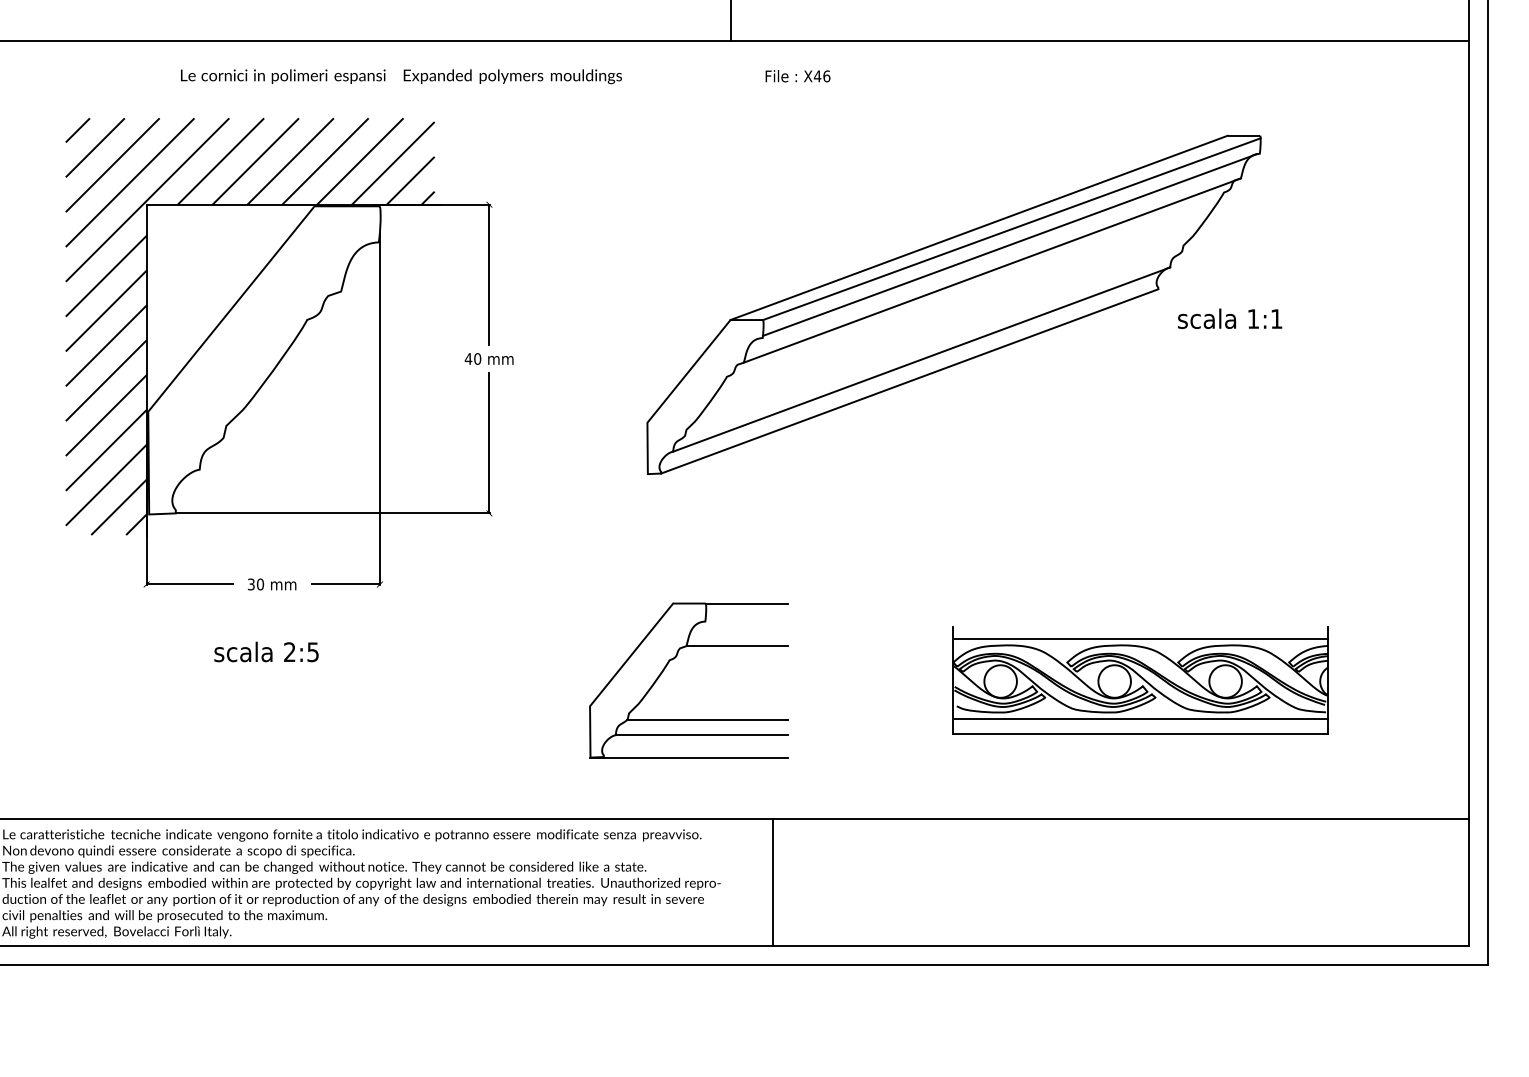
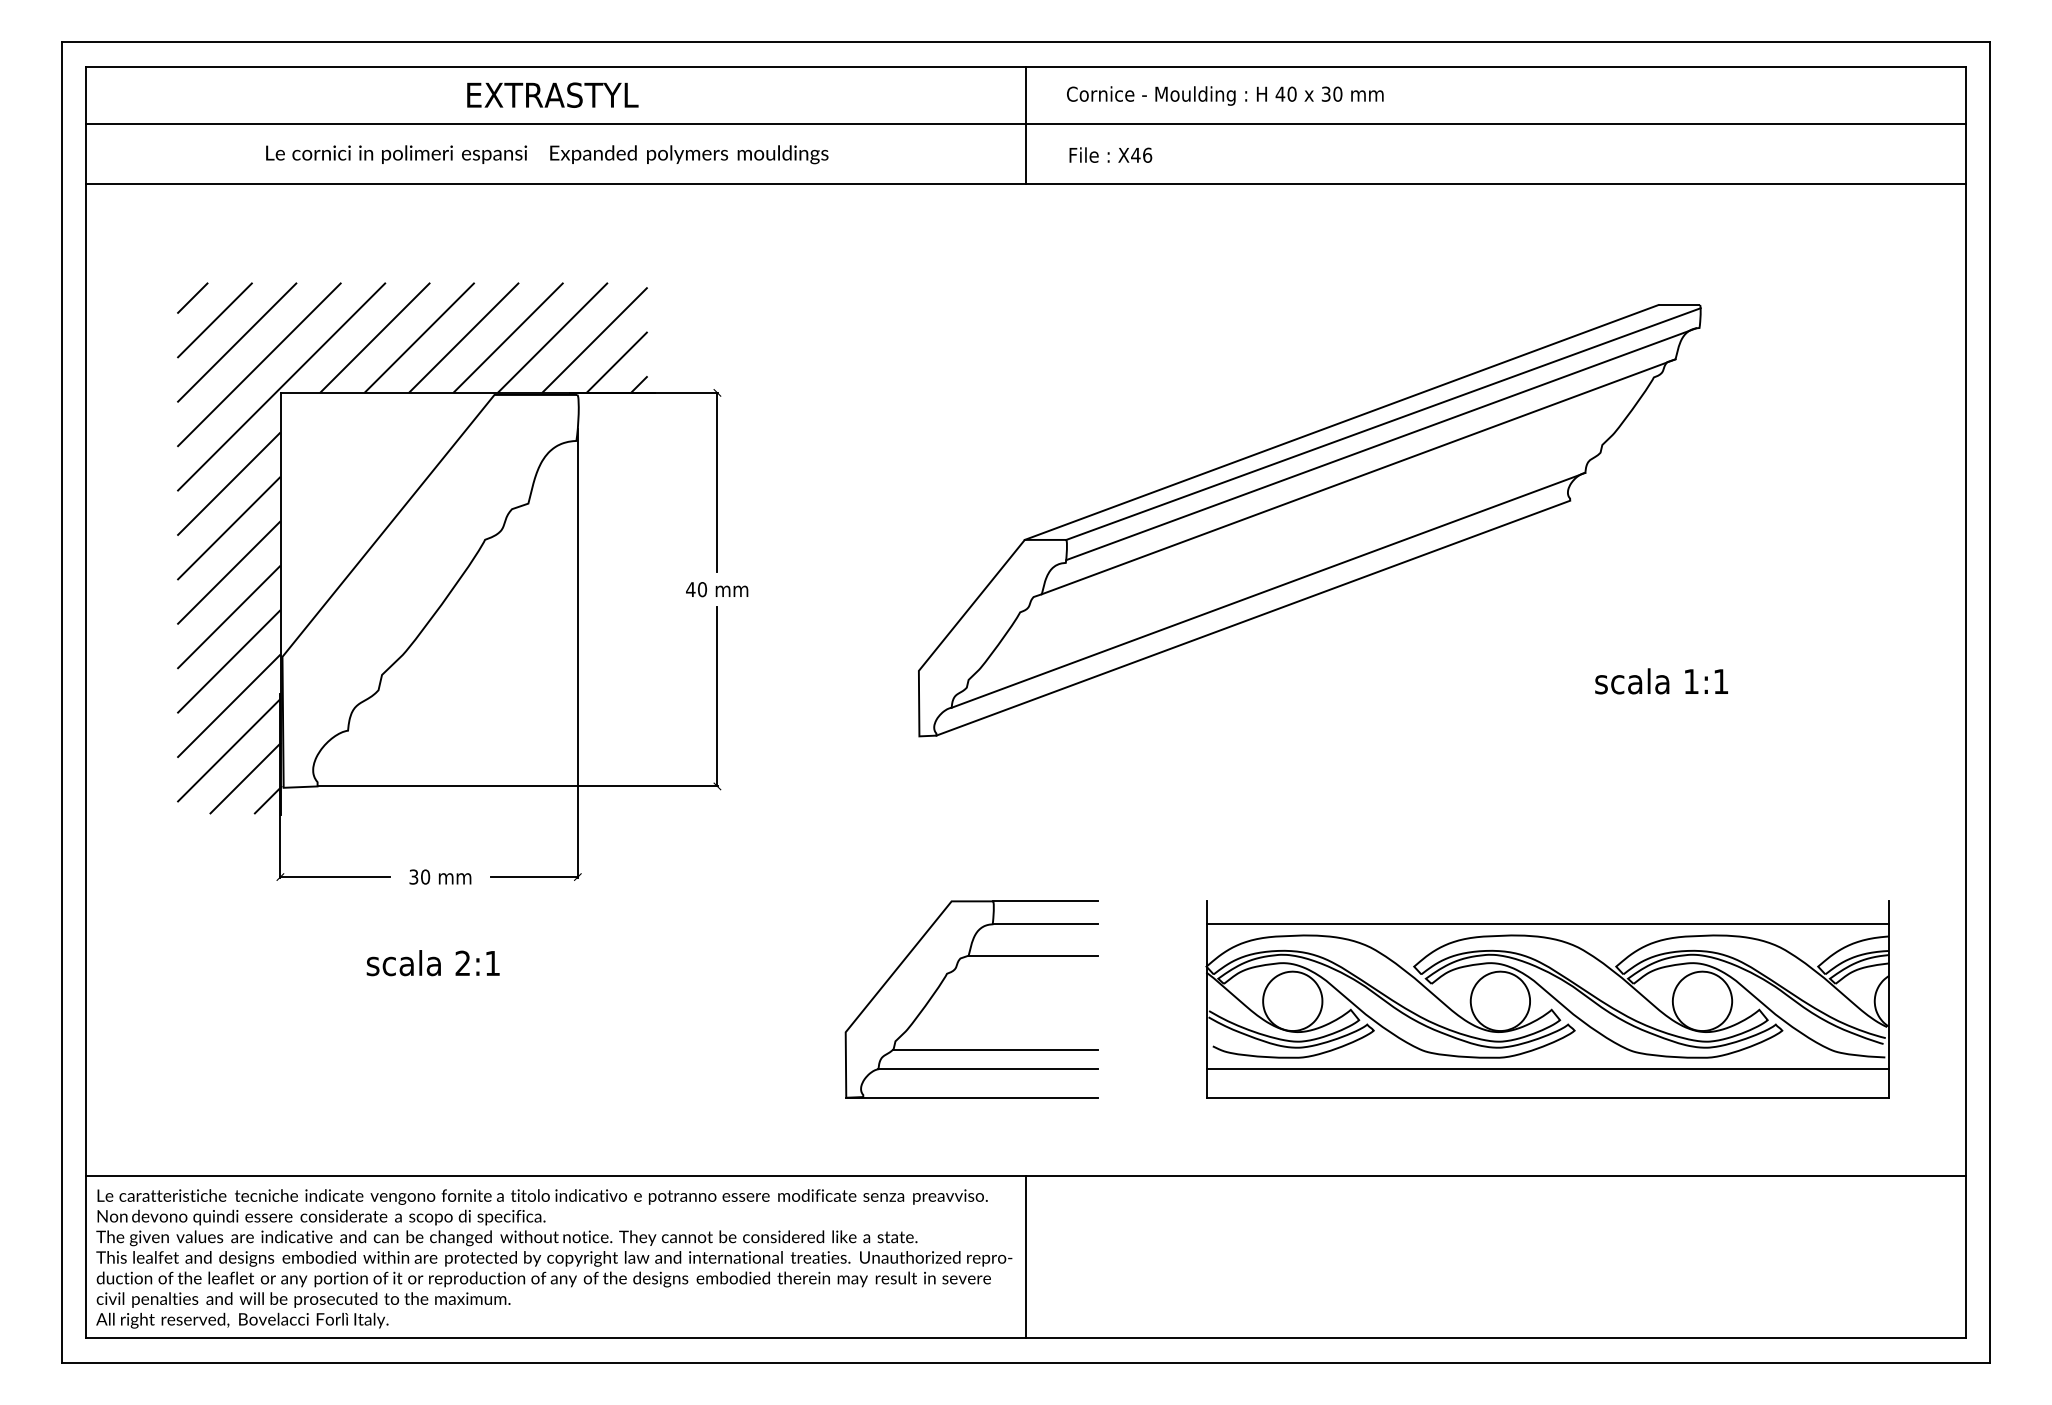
text: (797, 75) -> (1110, 154), moved
text: (401, 76) -> (547, 154), moved
text: (1229, 318) -> (1661, 681), moved
line: (745, 621) -> (1044, 924), added
text: (312, 652) -> (492, 963), 2:5 -> 2:1
part: (1140, 680) -> (1547, 999), size x1.43
line: (772, 882) -> (1025, 1256), moved

